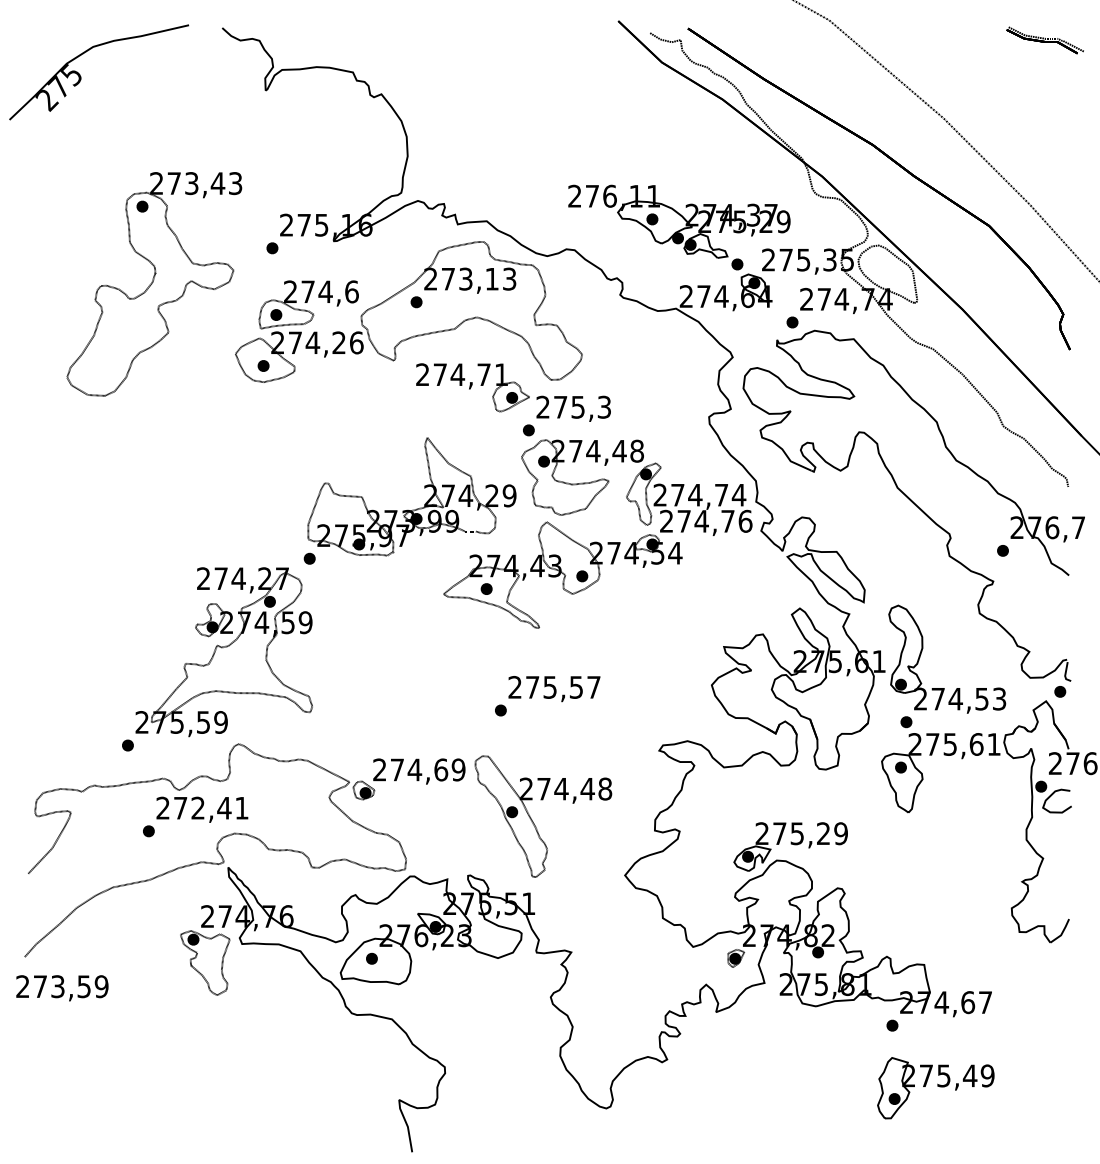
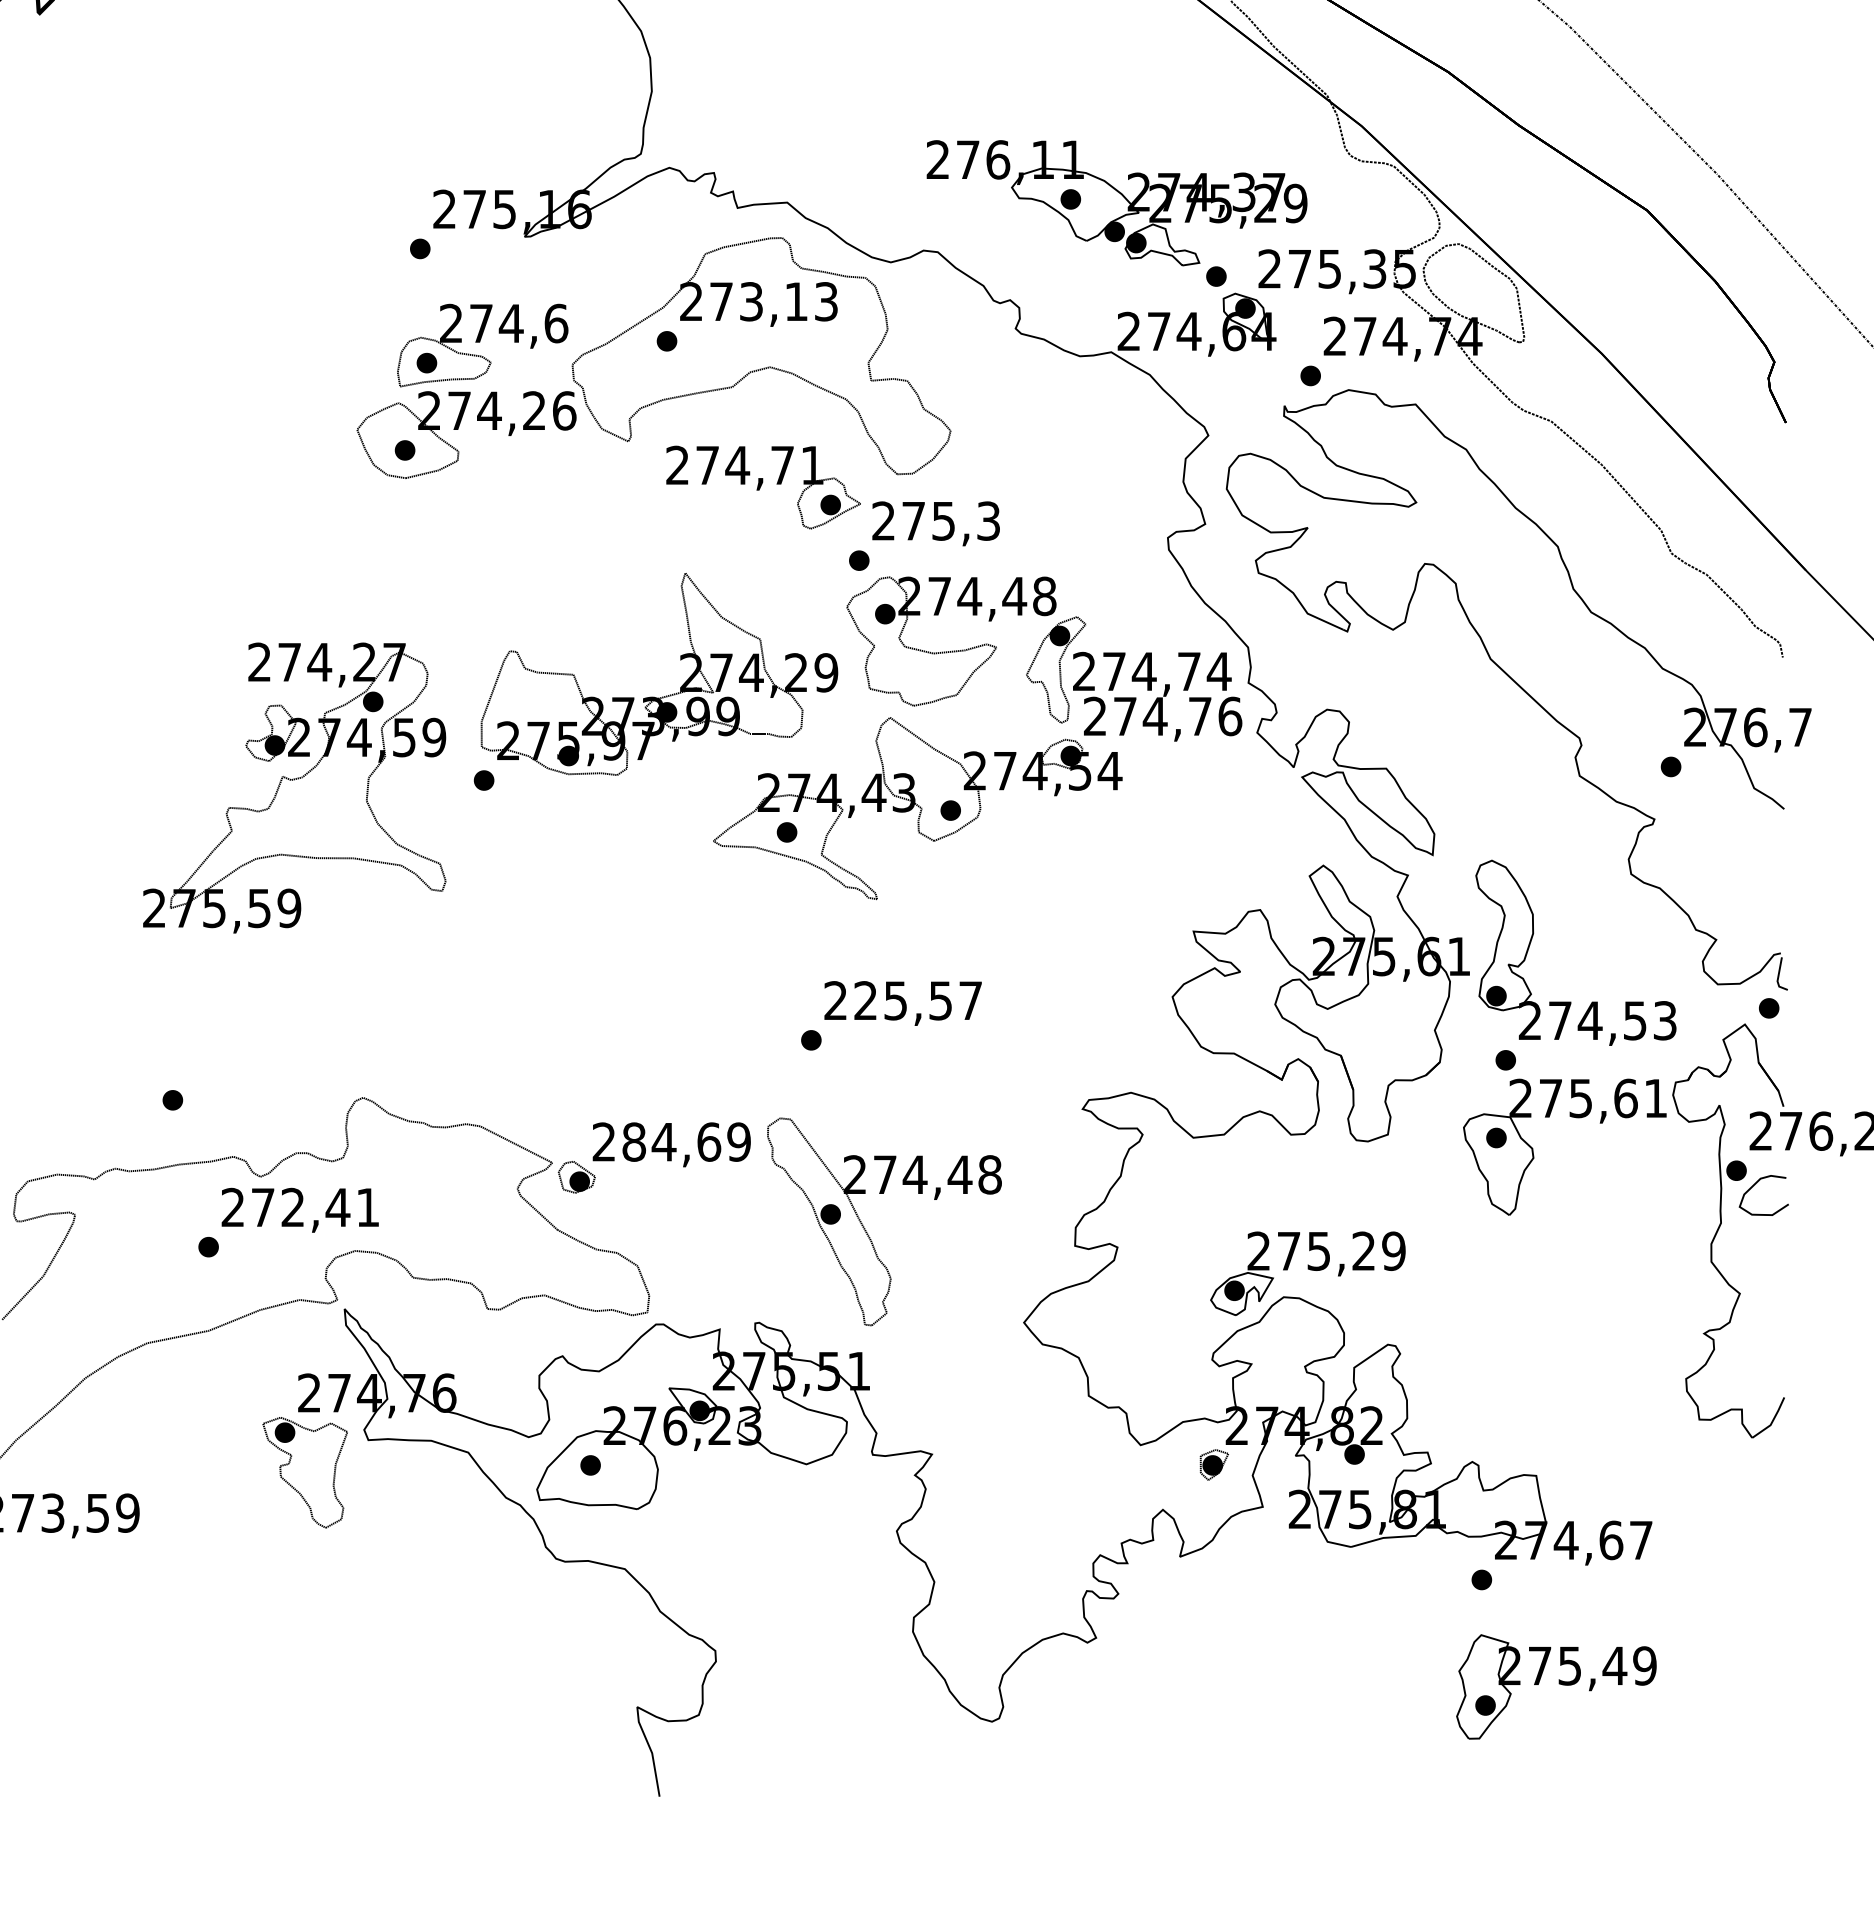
part: (154, 284) -> (218, 310), removed
part: (223, 652) -> (293, 788), moved
text: (532, 687) -> (865, 1000), 275,57 -> 225,57
text: (397, 769) -> (634, 1141), 274,69 -> 284,69

